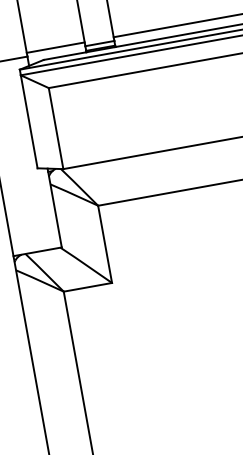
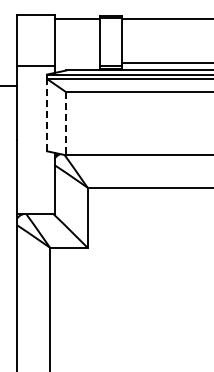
line: (54, 47) -> (76, 62), removed
line: (29, 120) -> (47, 114), solid -> dashed
line: (56, 128) -> (66, 123), solid -> dashed

